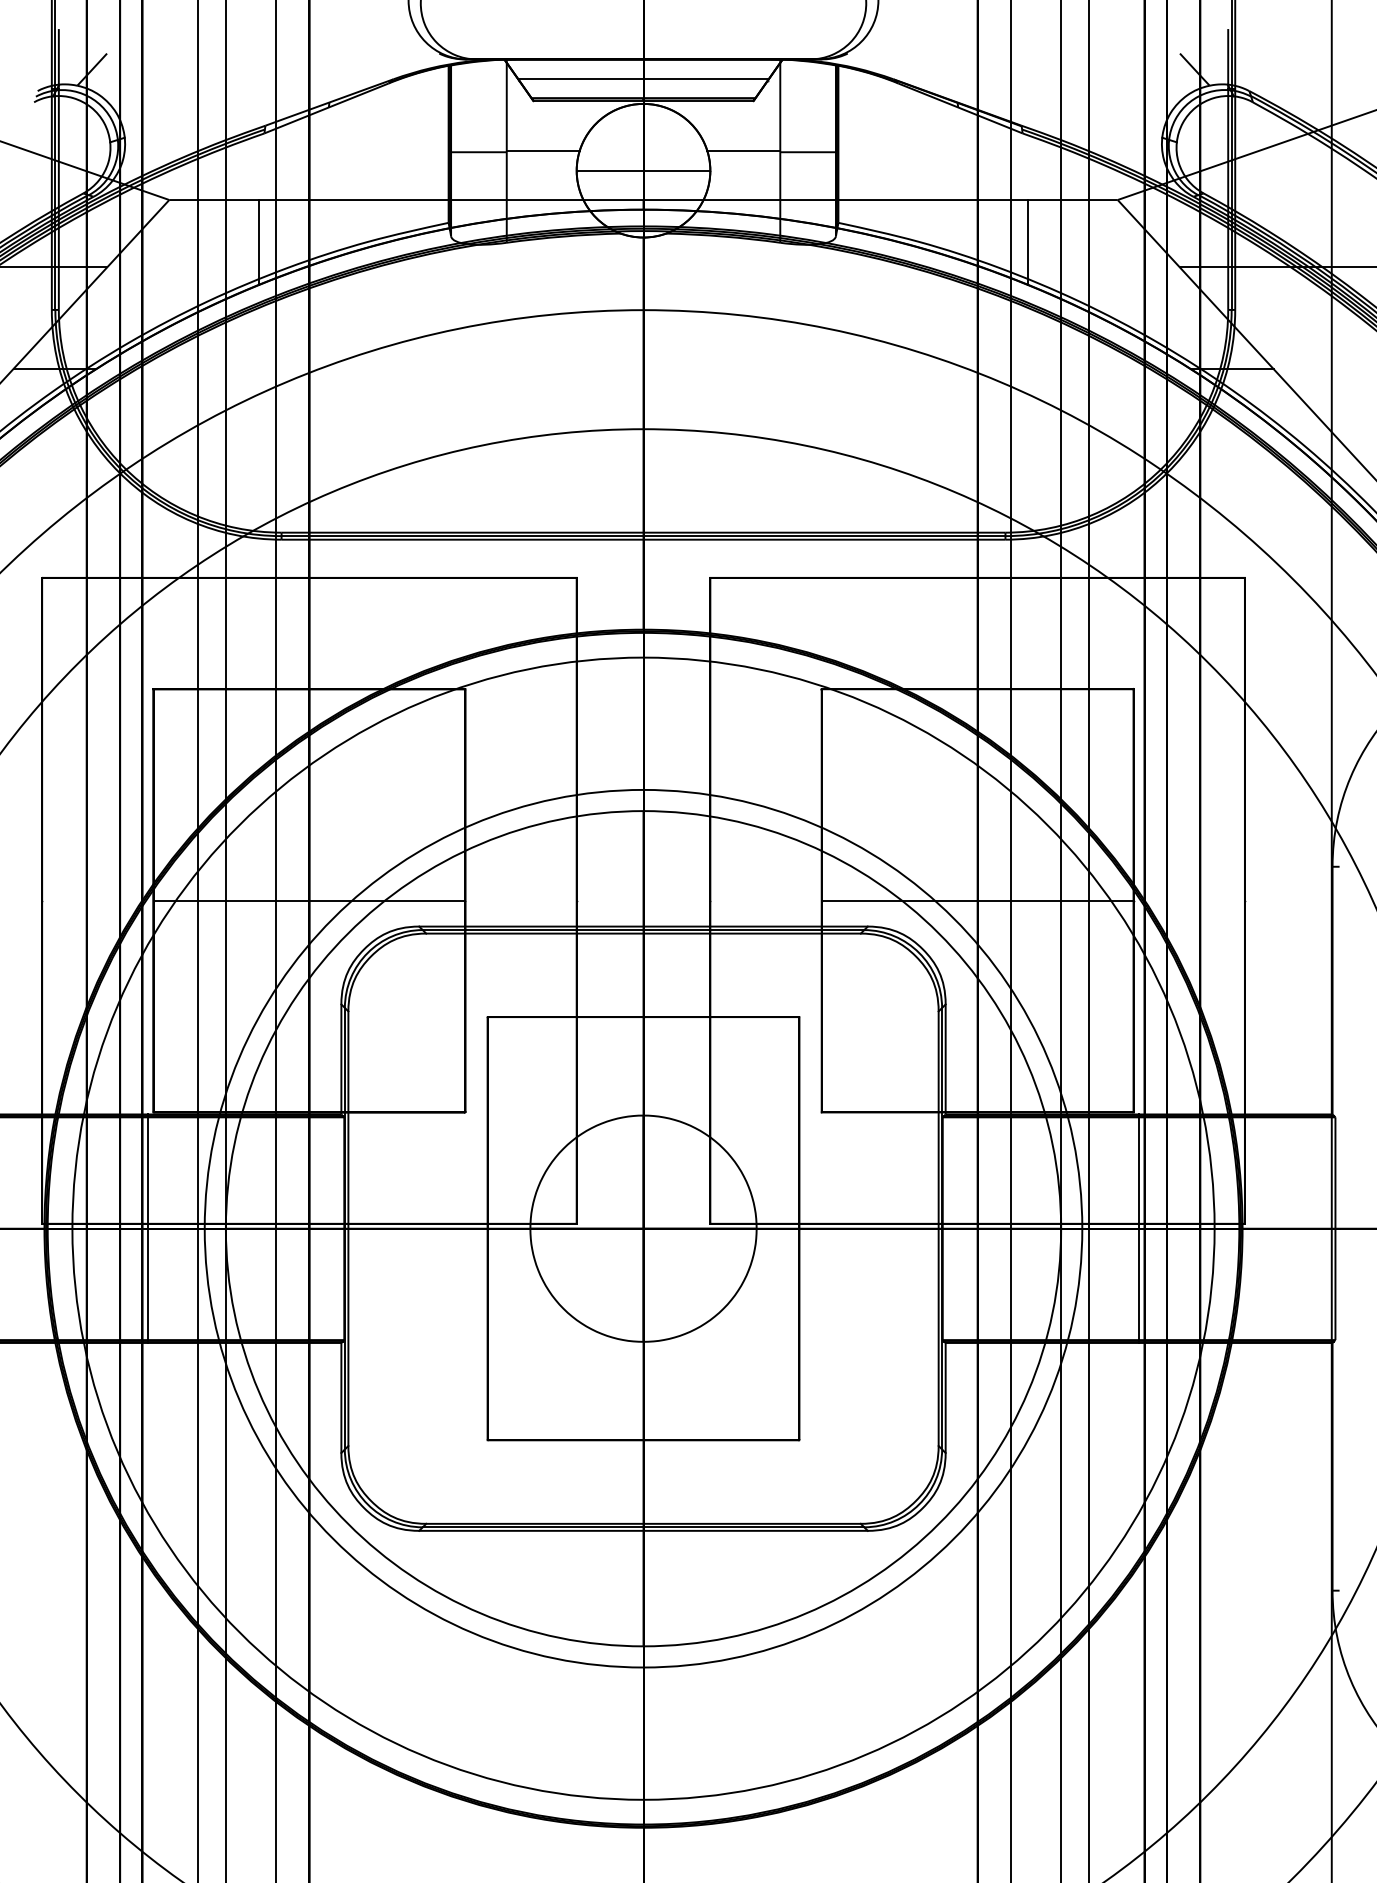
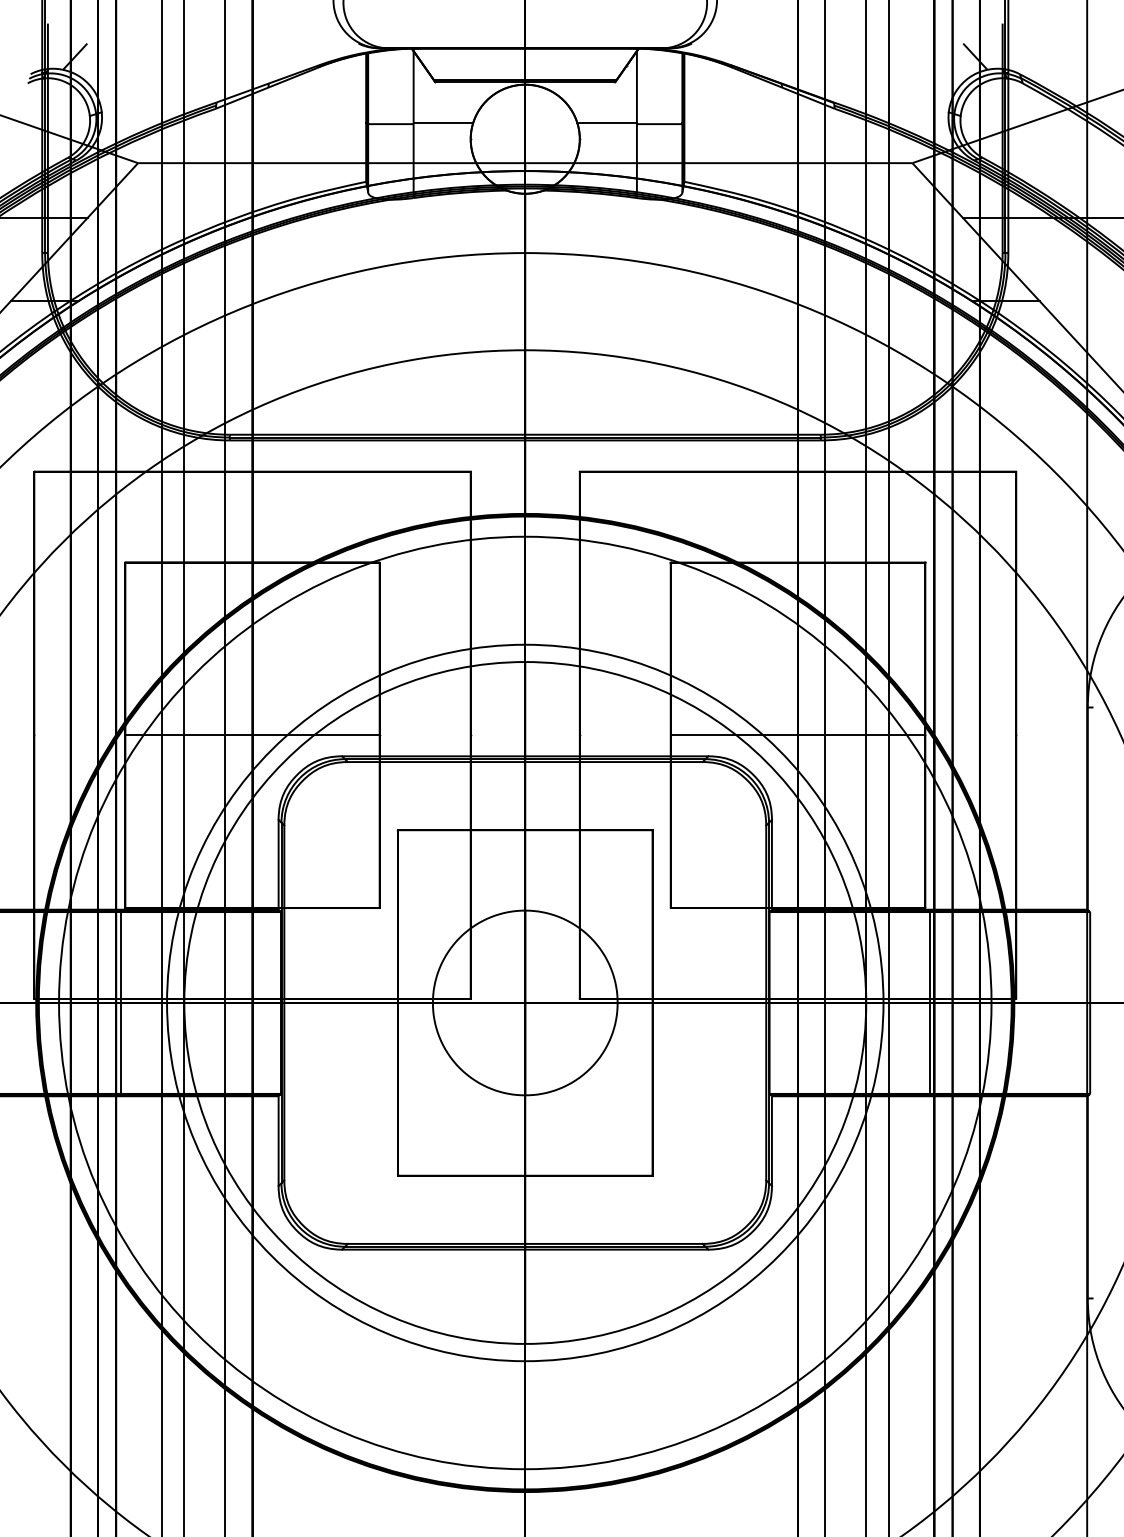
line: (643, 78) -> (525, 63), removed
line: (643, 170) -> (525, 139), removed
line: (259, 242) -> (211, 197), removed
line: (1027, 242) -> (838, 197), removed

